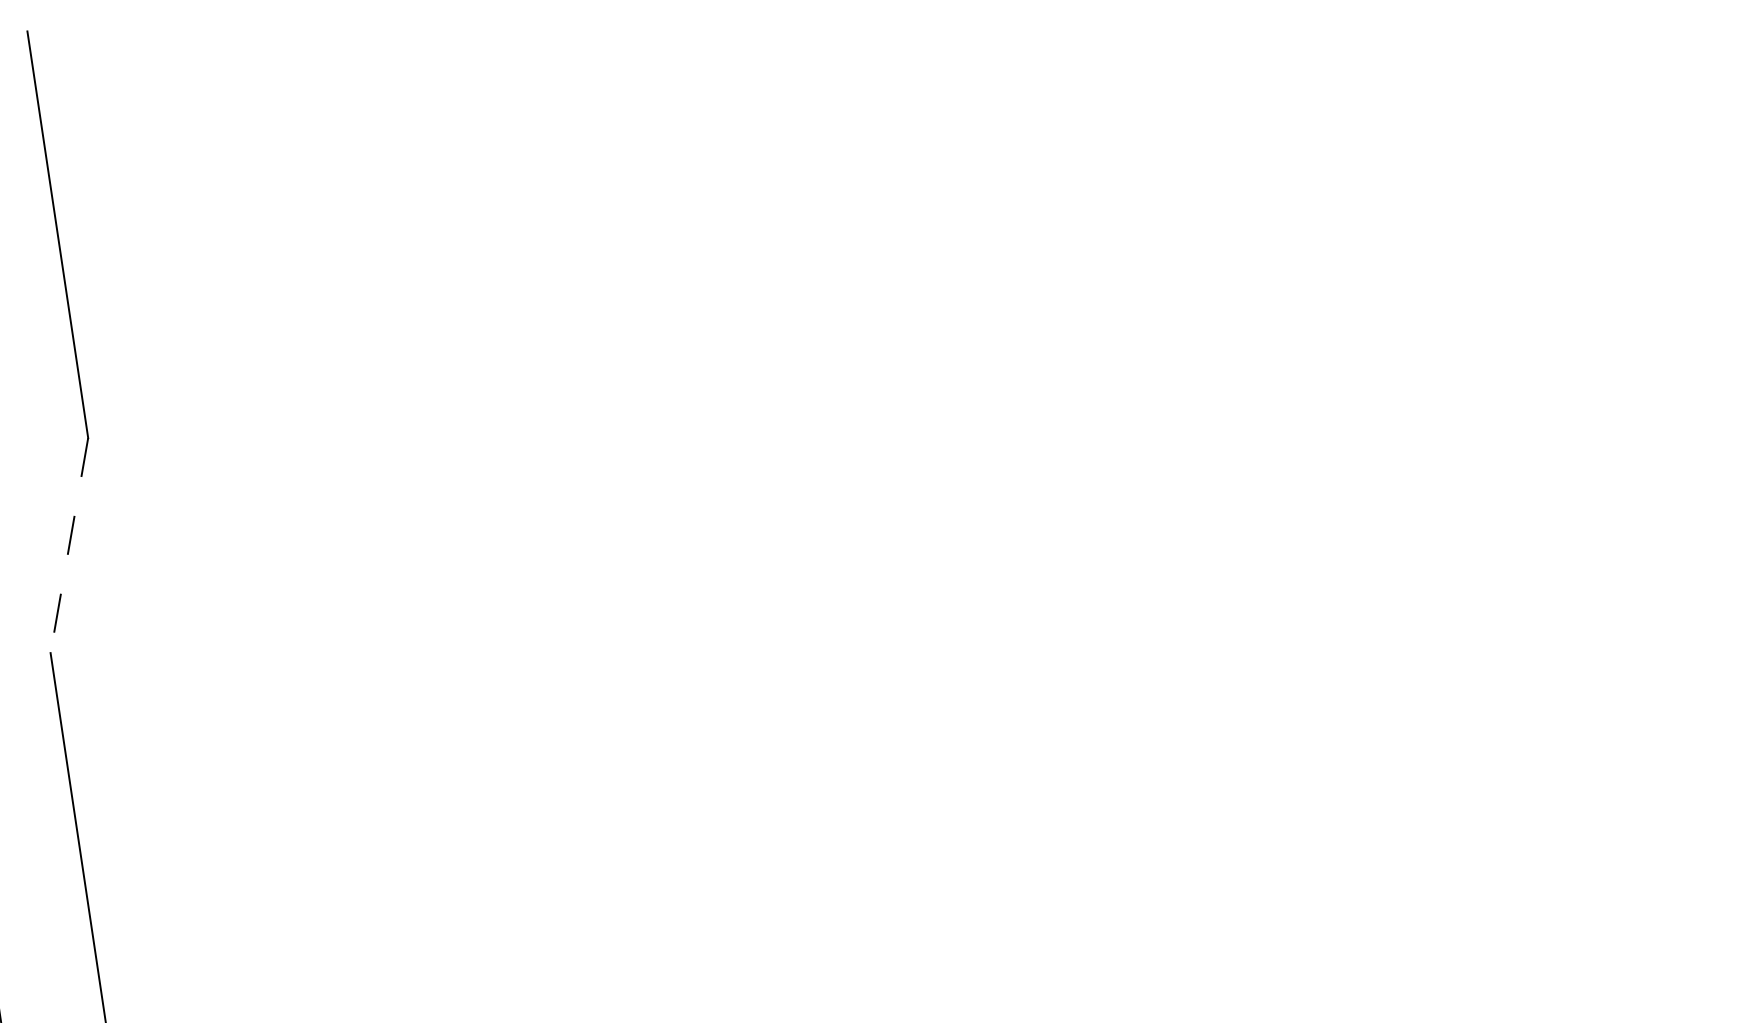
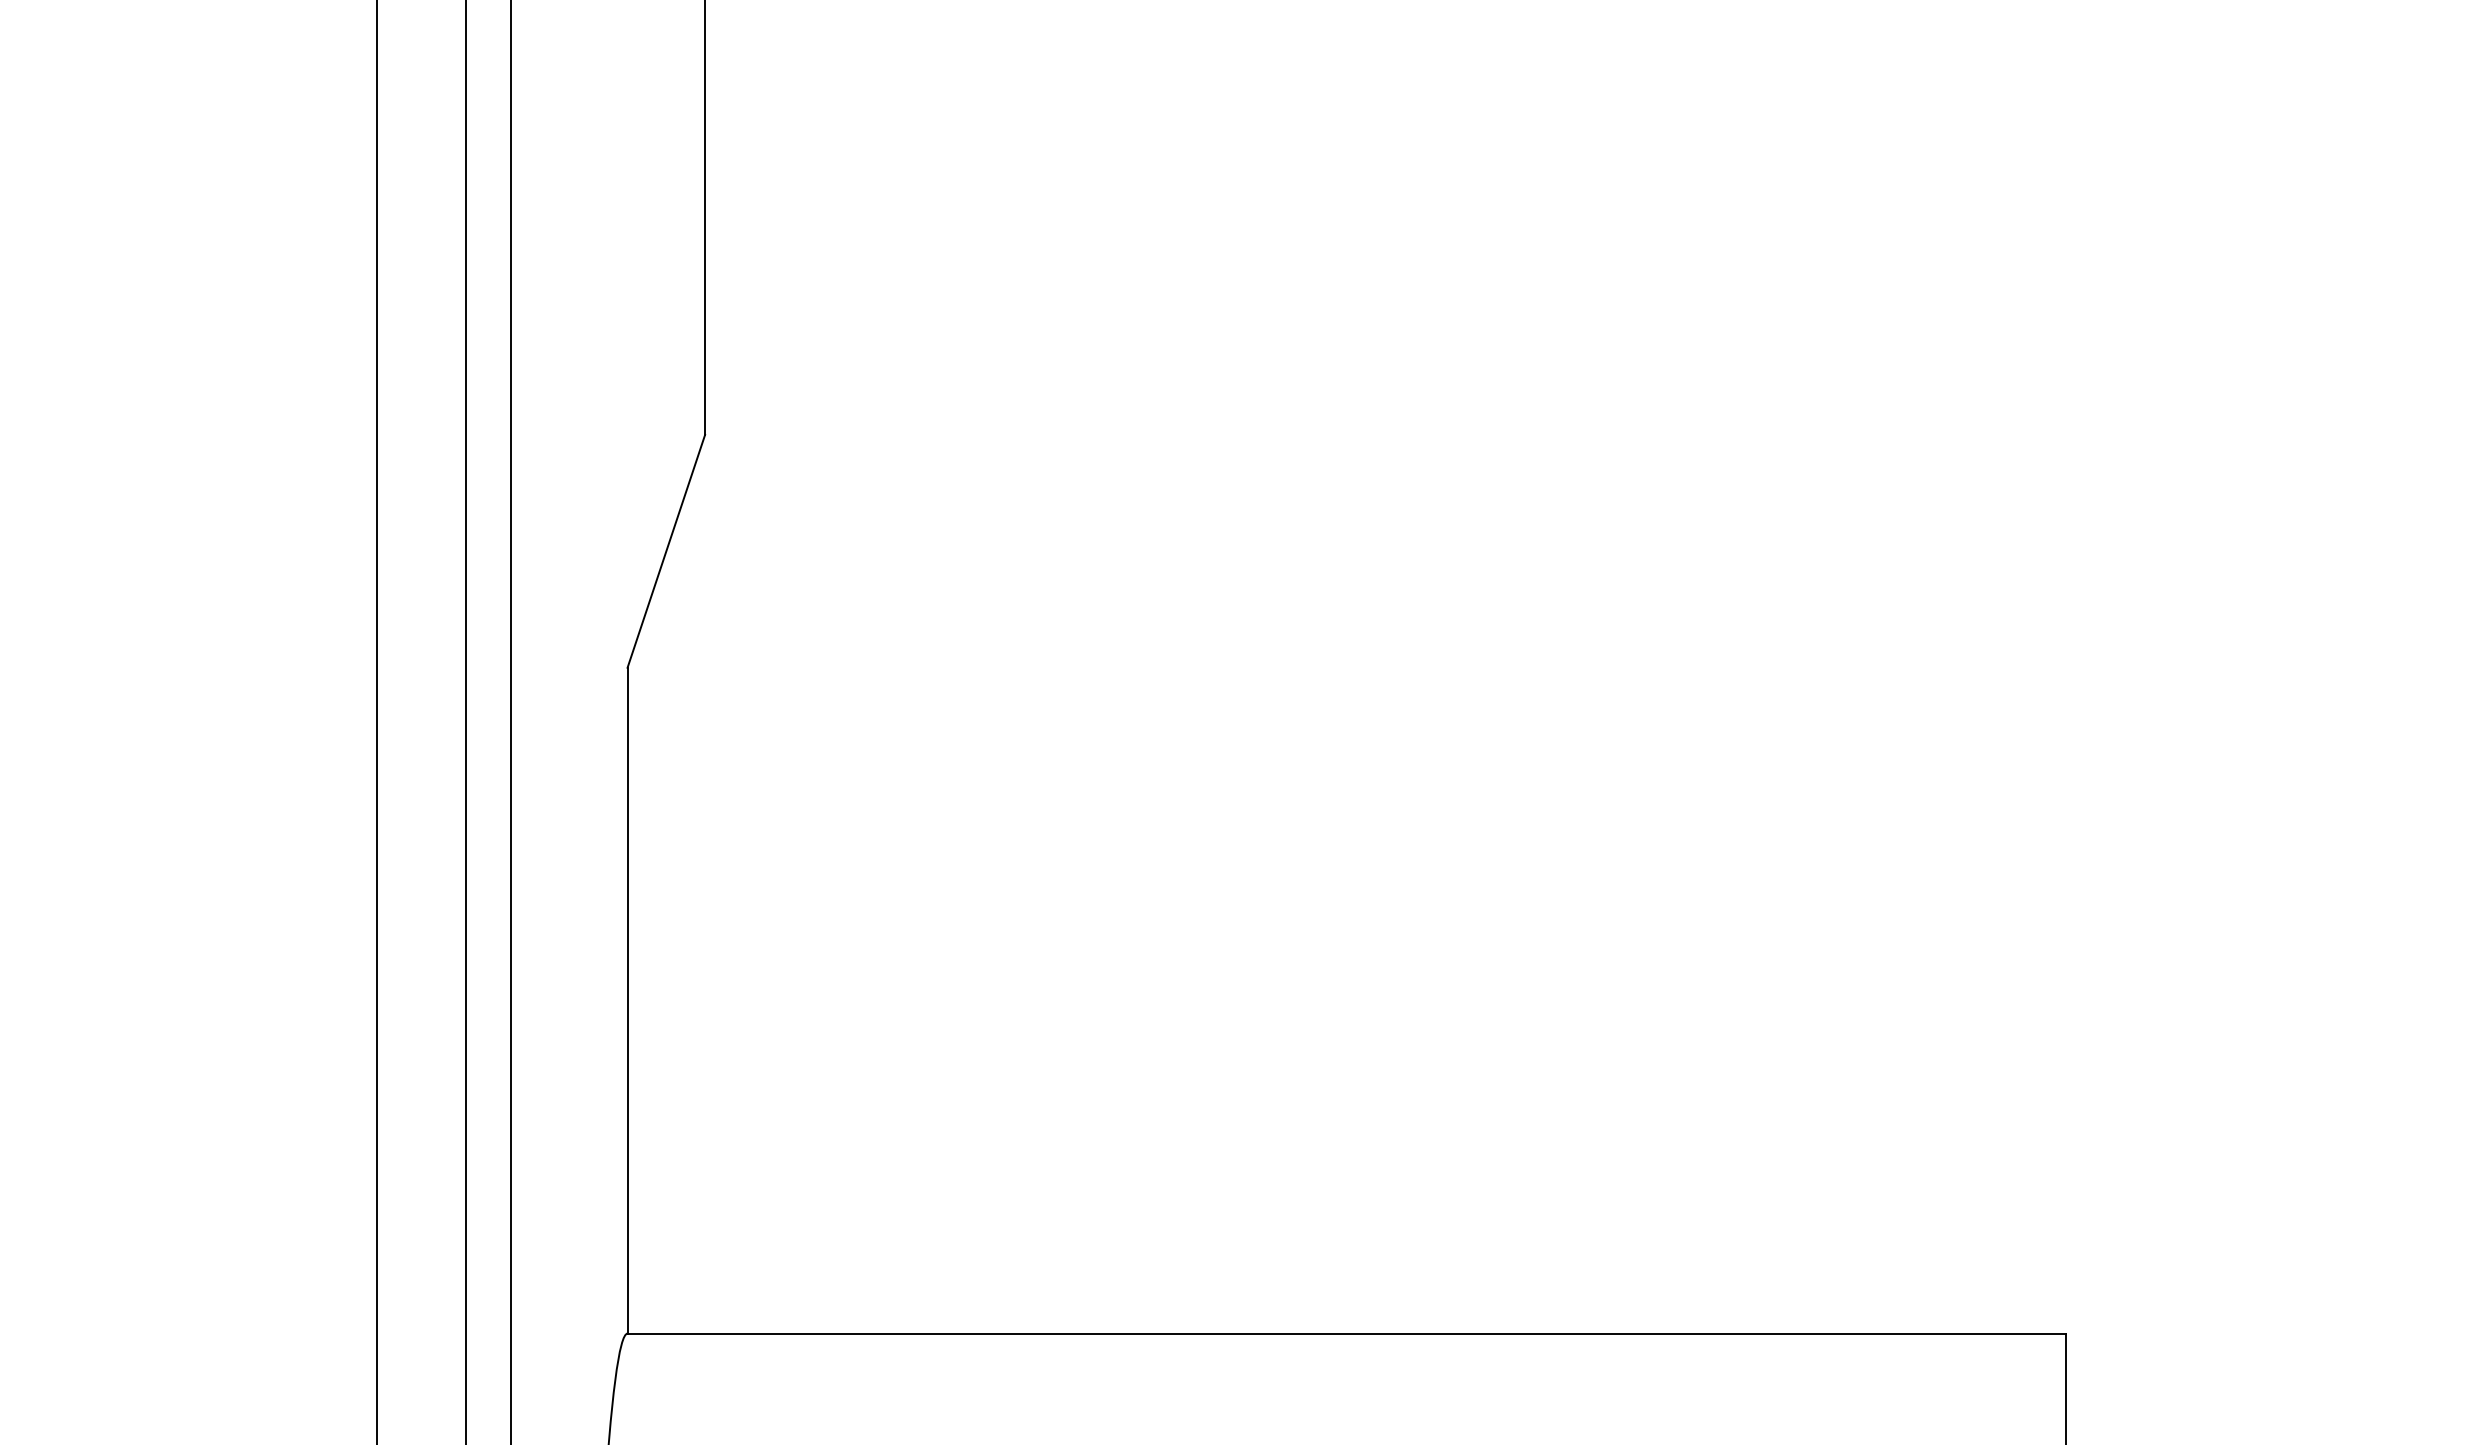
line: (69, 545) -> (666, 551), dashed -> solid

